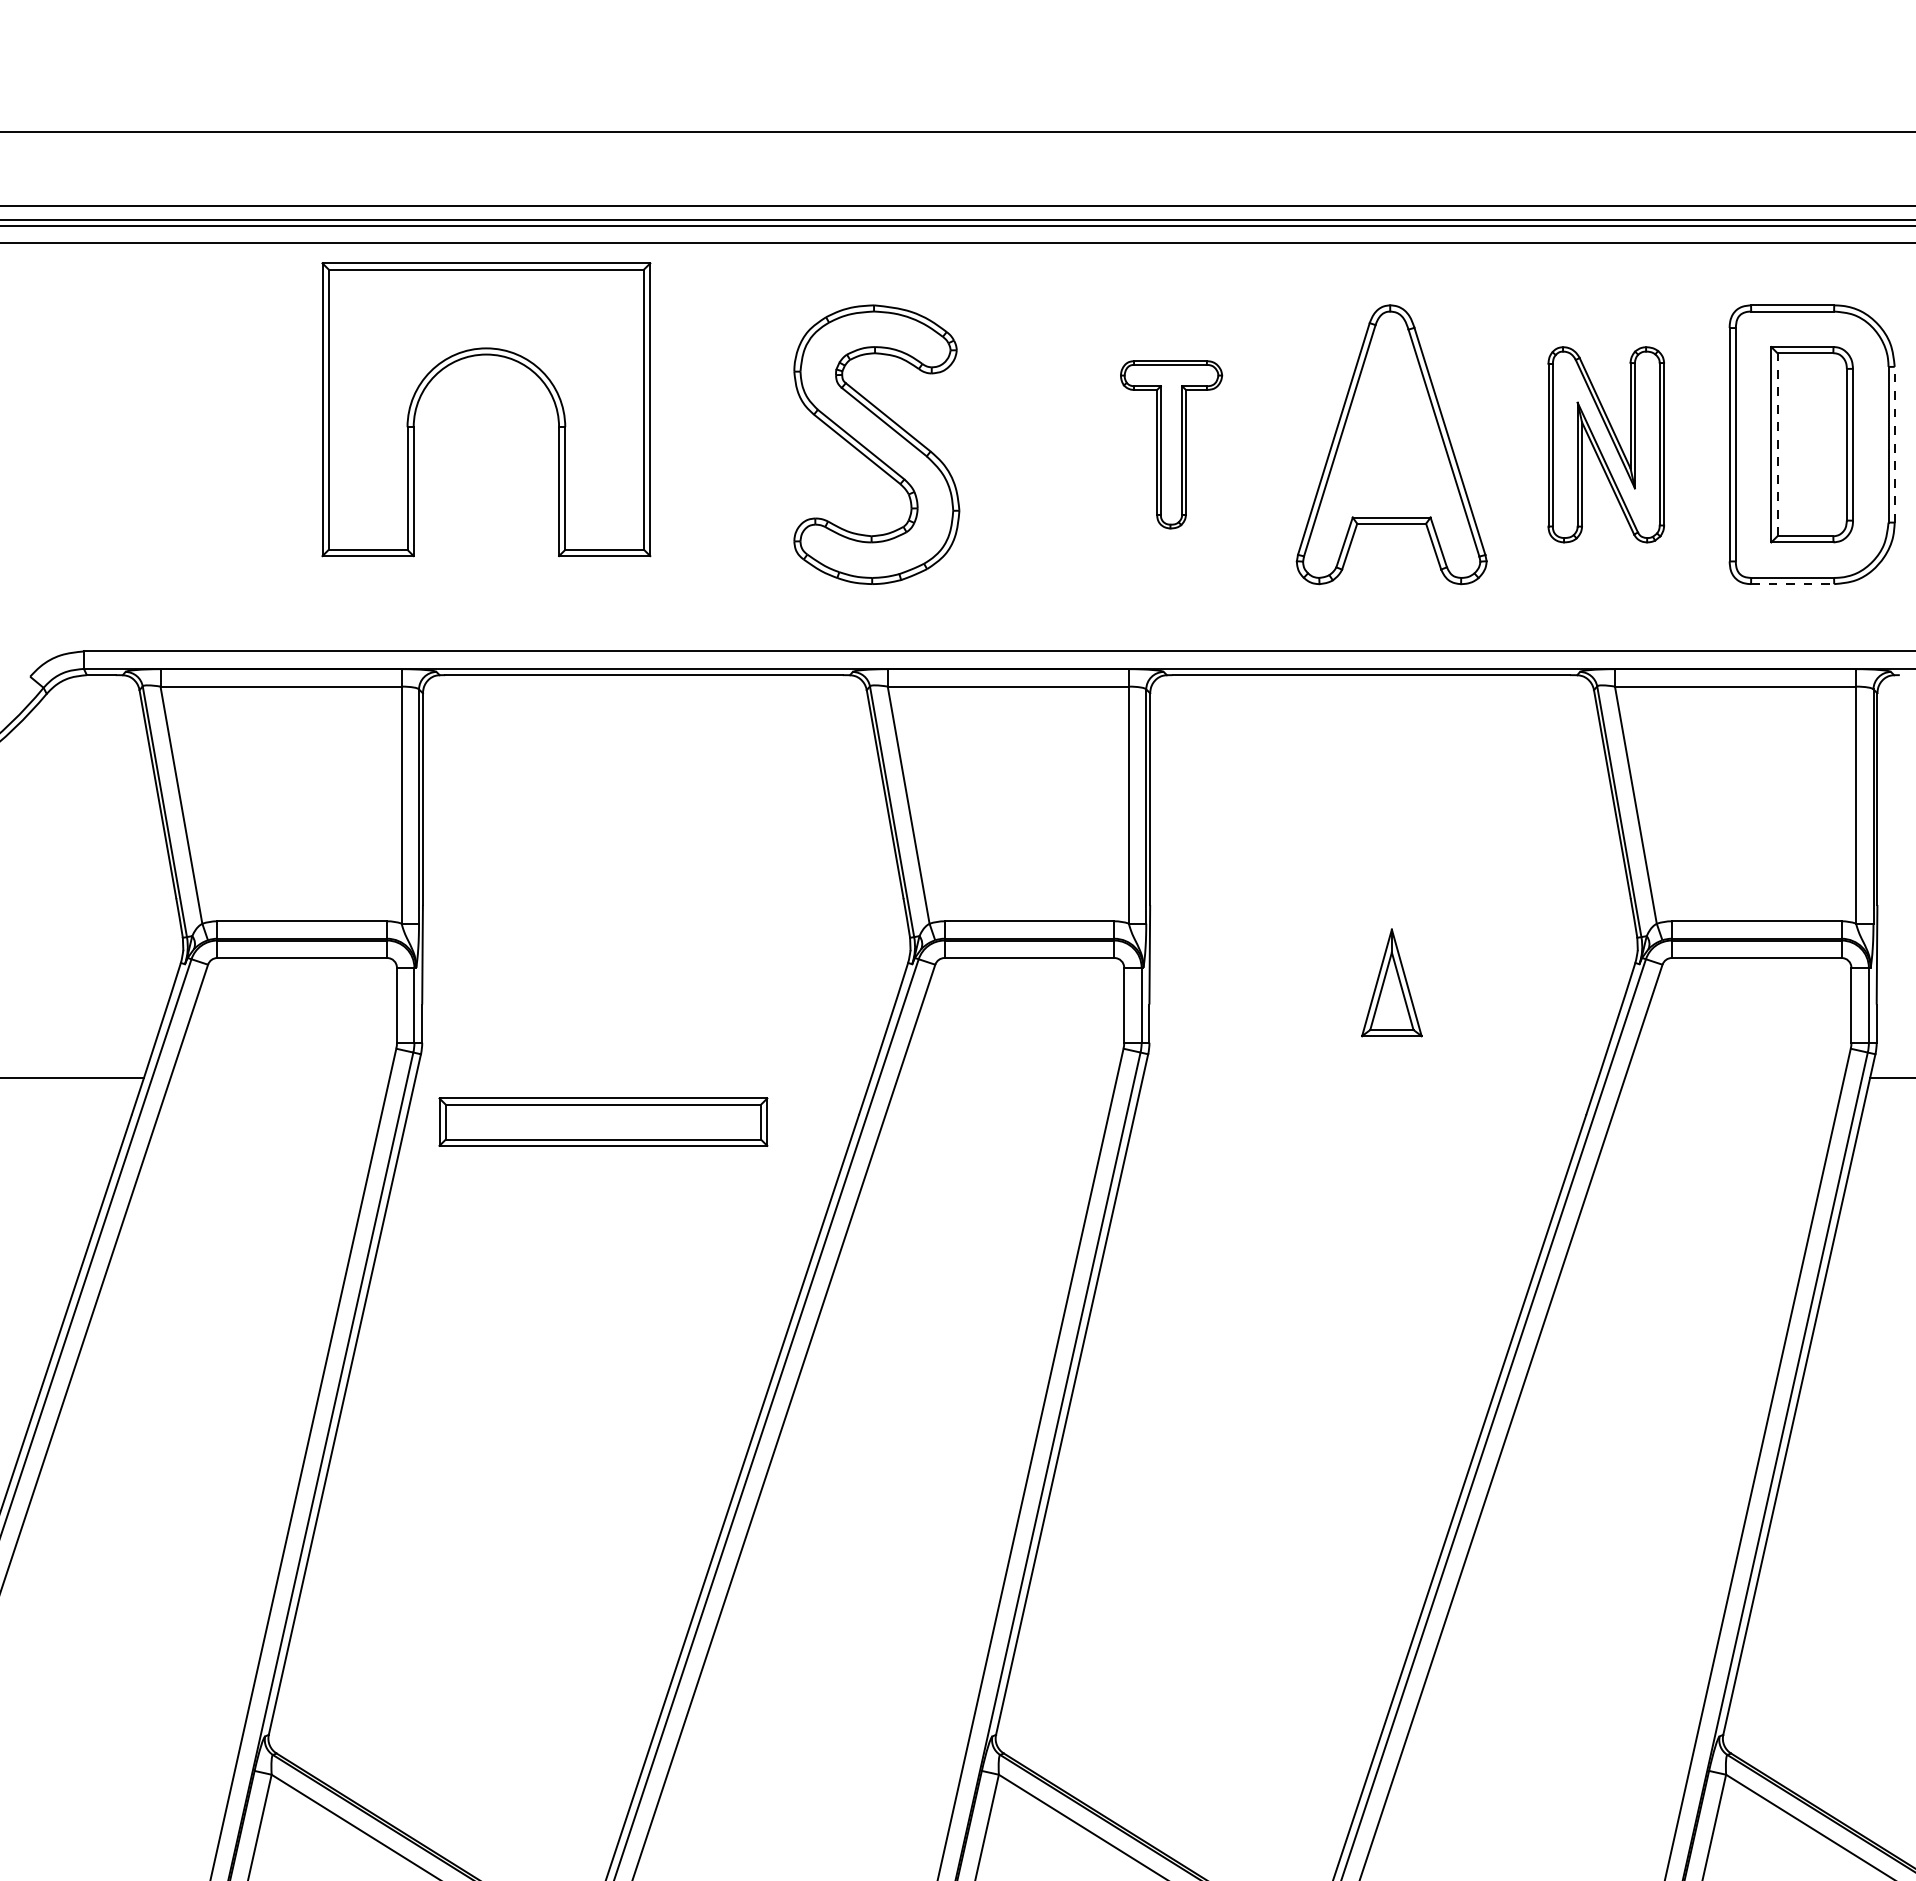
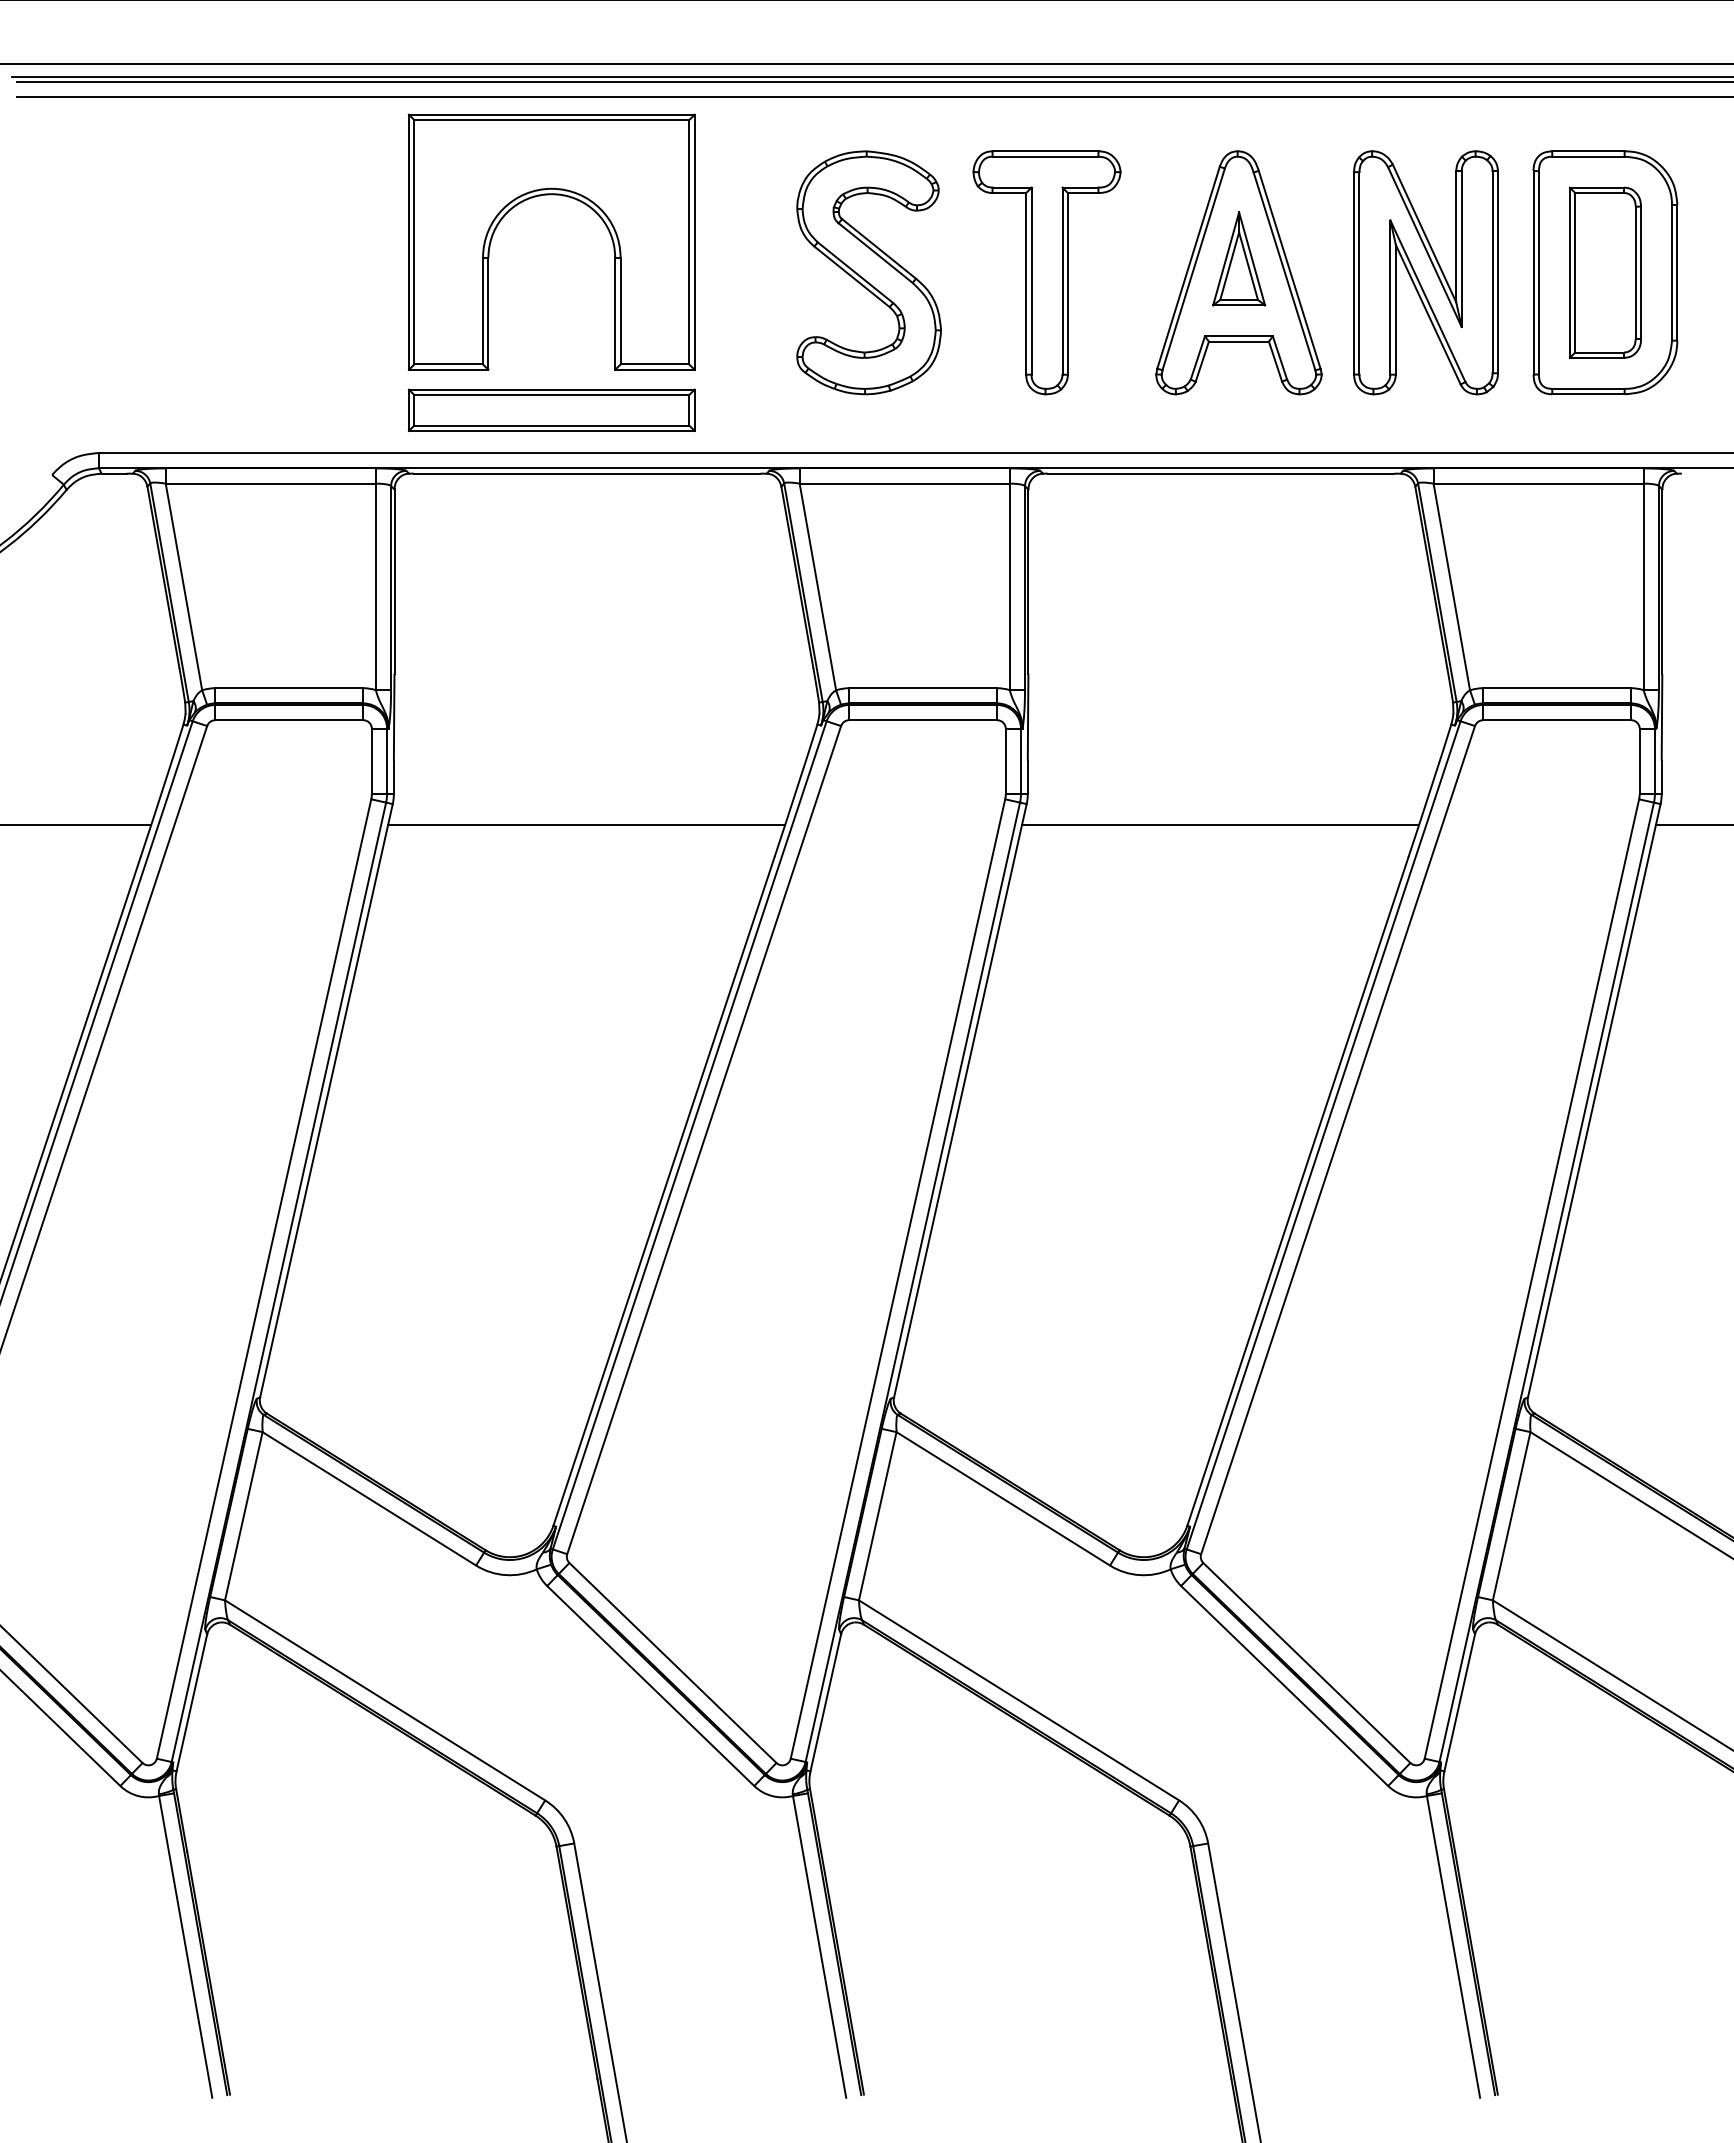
part: (486, 356) -> (551, 195), moved
part: (876, 444) -> (868, 272), moved
part: (1170, 444) -> (1046, 272), size x1.67
part: (1605, 444) -> (1425, 272), size x1.43
line: (1777, 444) -> (1575, 272), dashed -> solid
line: (1894, 444) -> (1677, 272), dashed -> solid
line: (1792, 584) -> (1588, 394), dashed -> solid
part: (1392, 982) -> (1239, 258), moved
line: (643, 1077) -> (586, 824), added
line: (1370, 1077) -> (1220, 824), added
part: (603, 1121) -> (551, 409), moved

